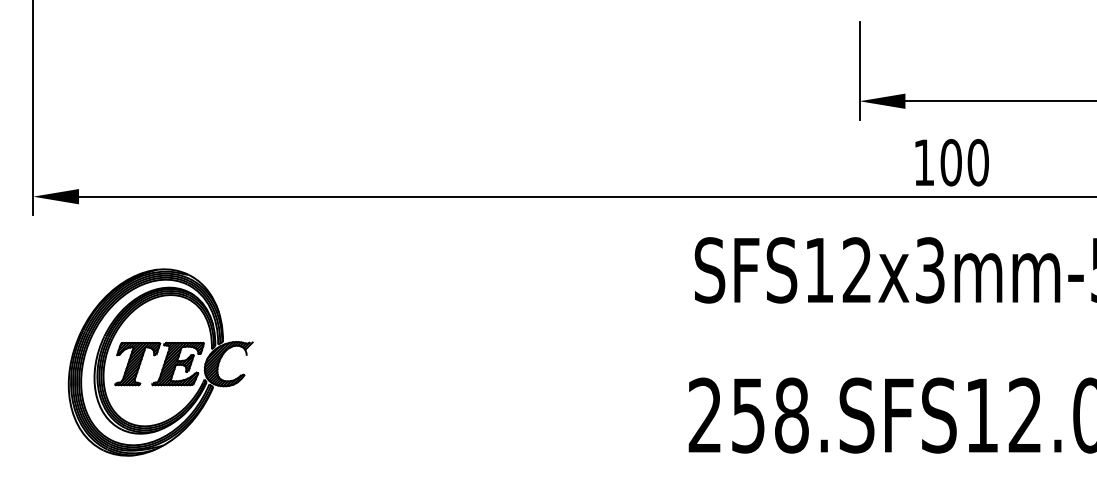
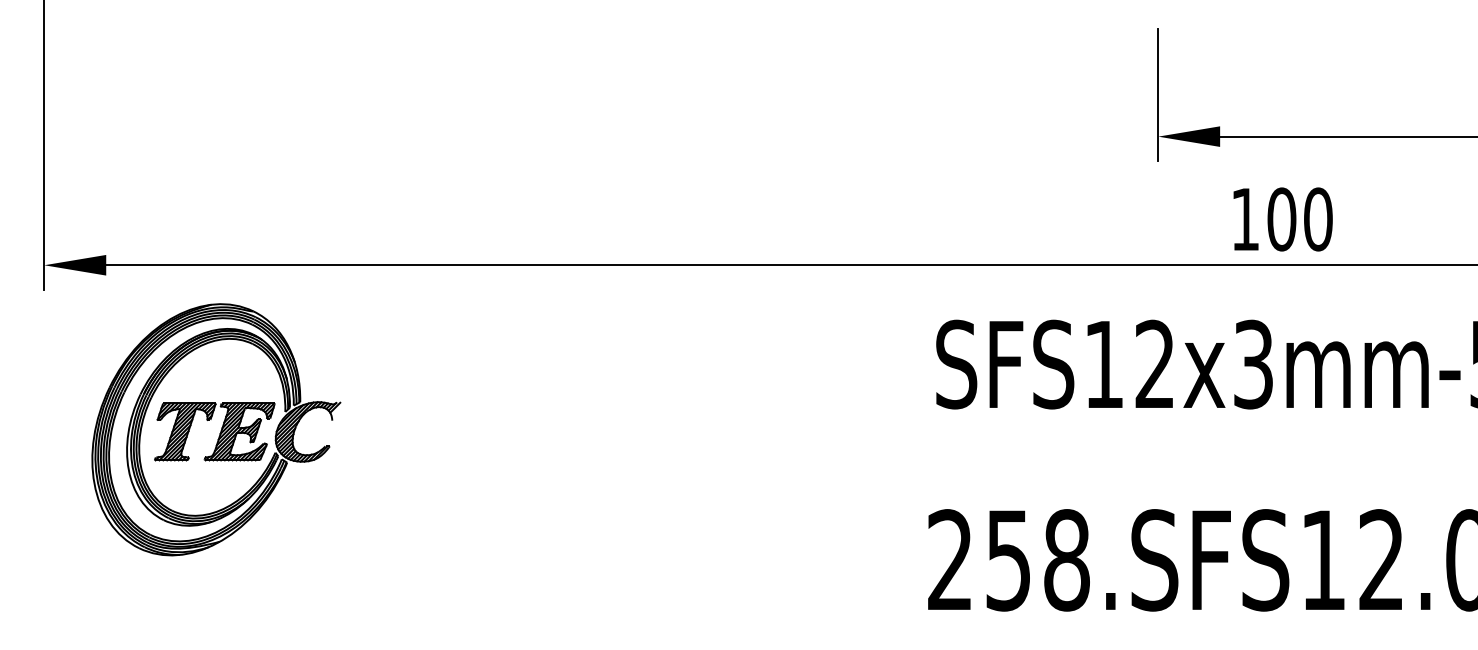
part: (160, 362) -> (216, 429), moved

